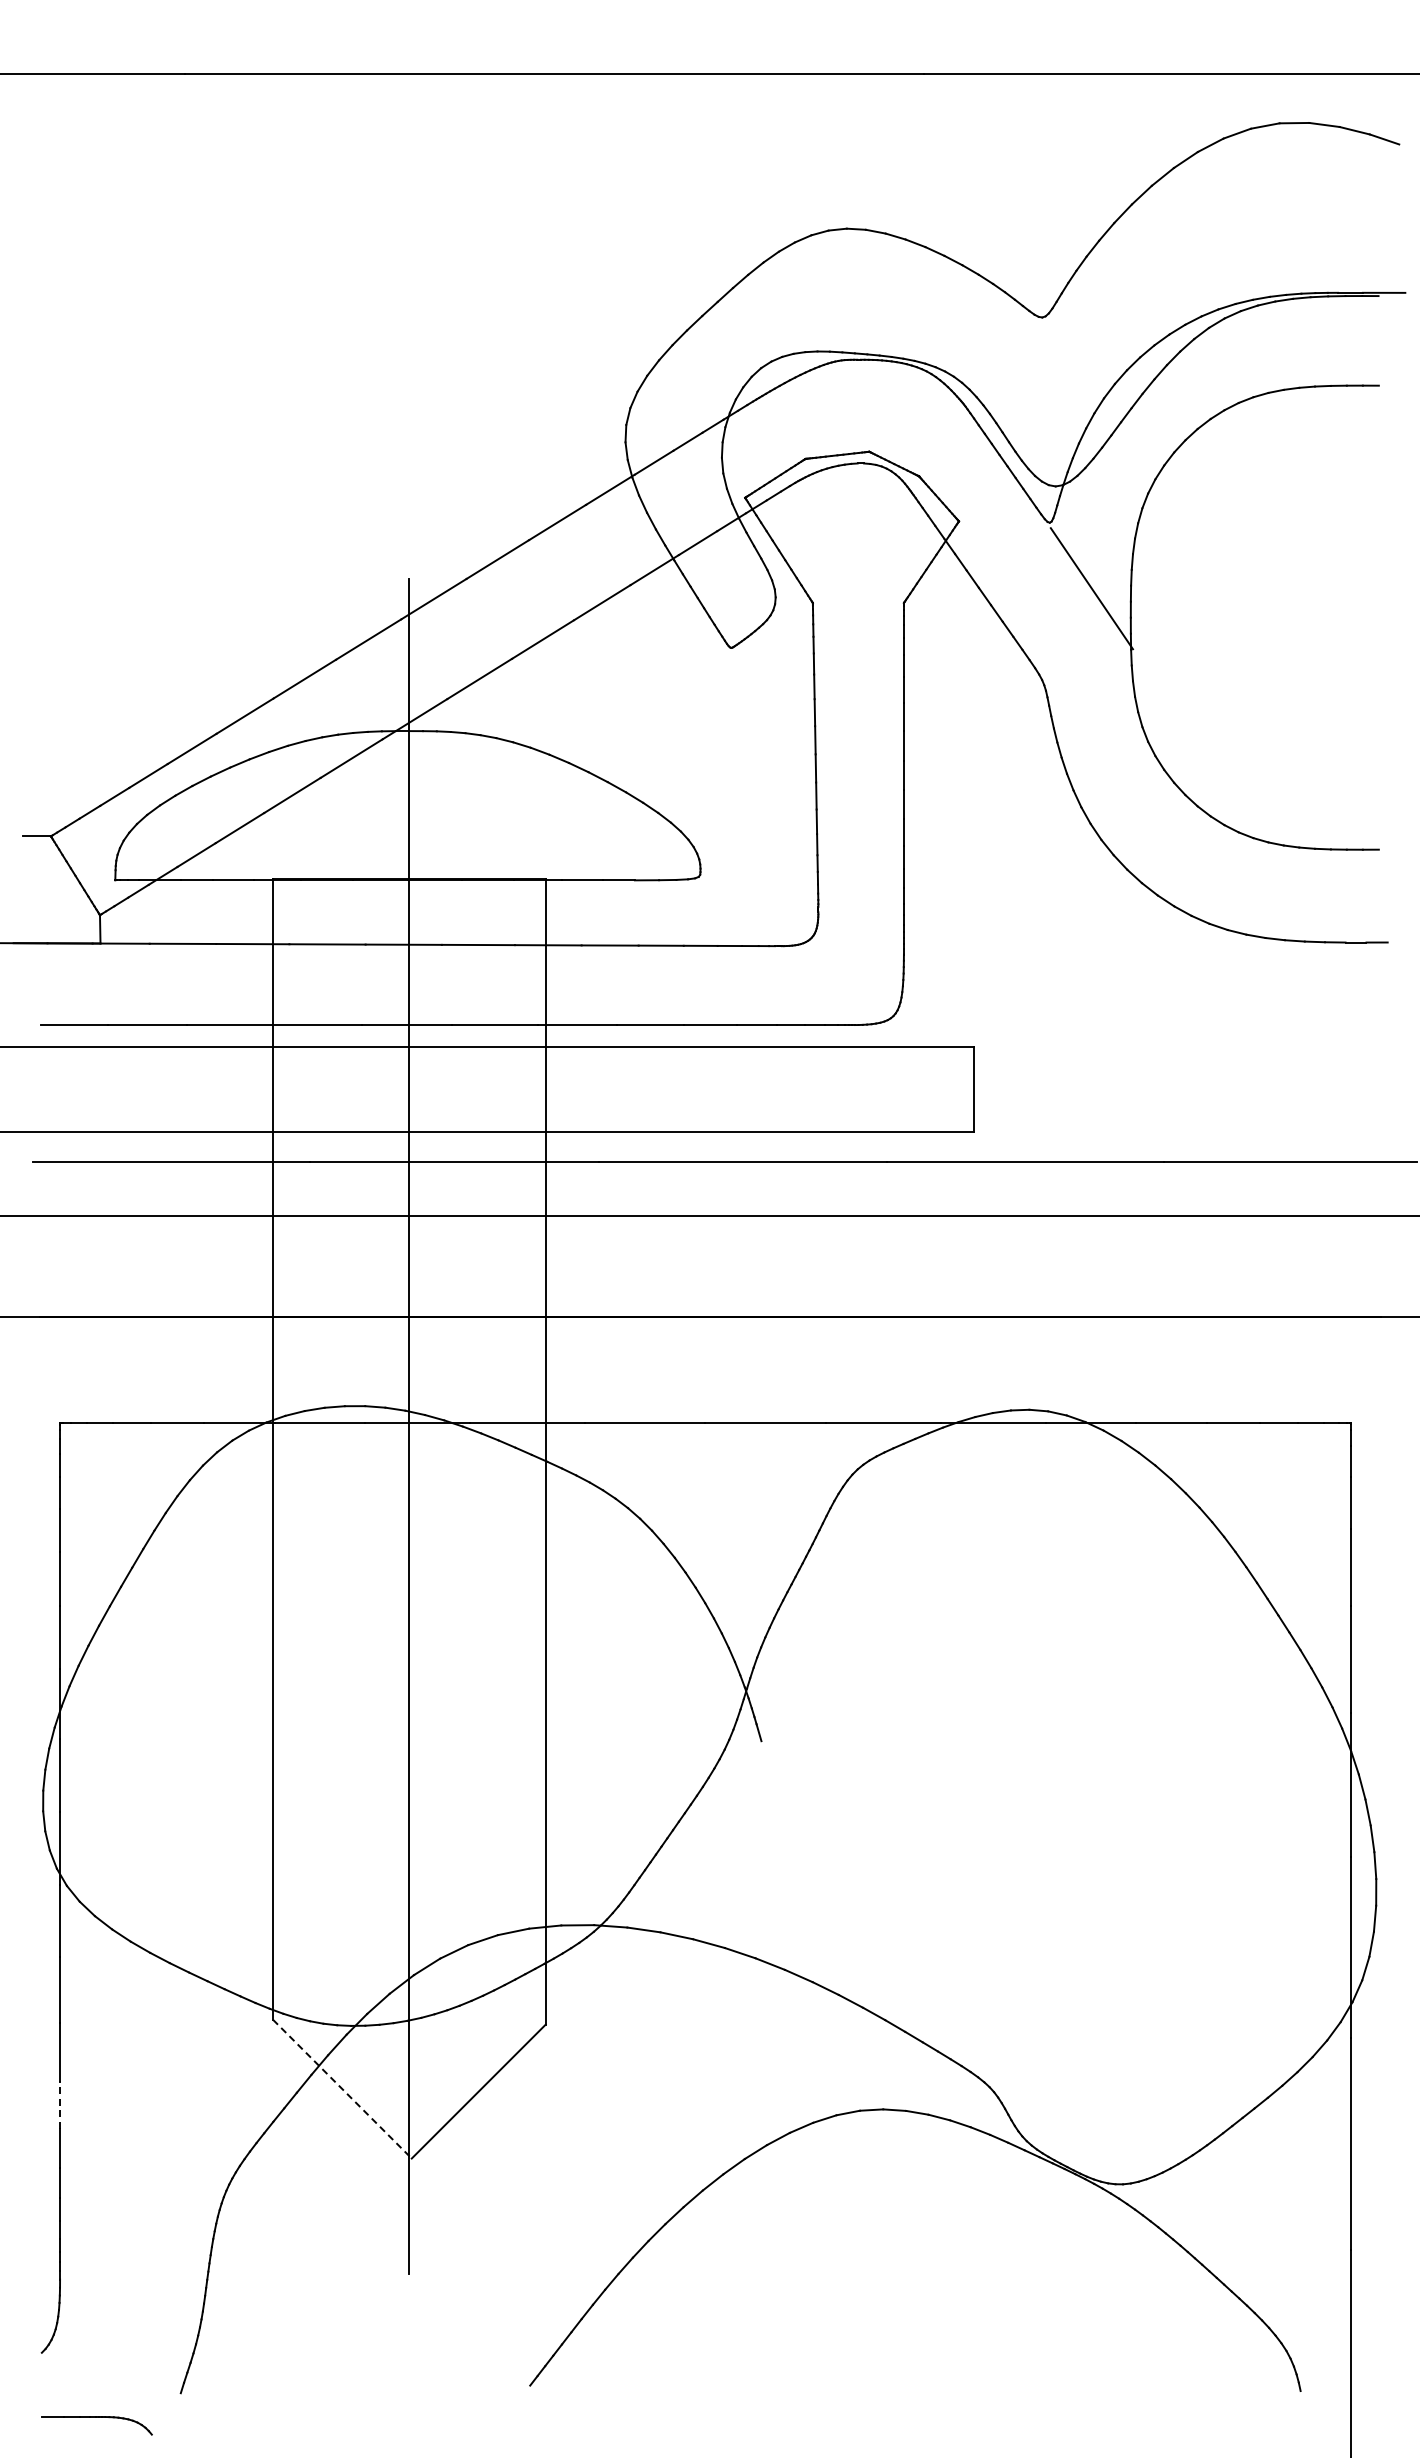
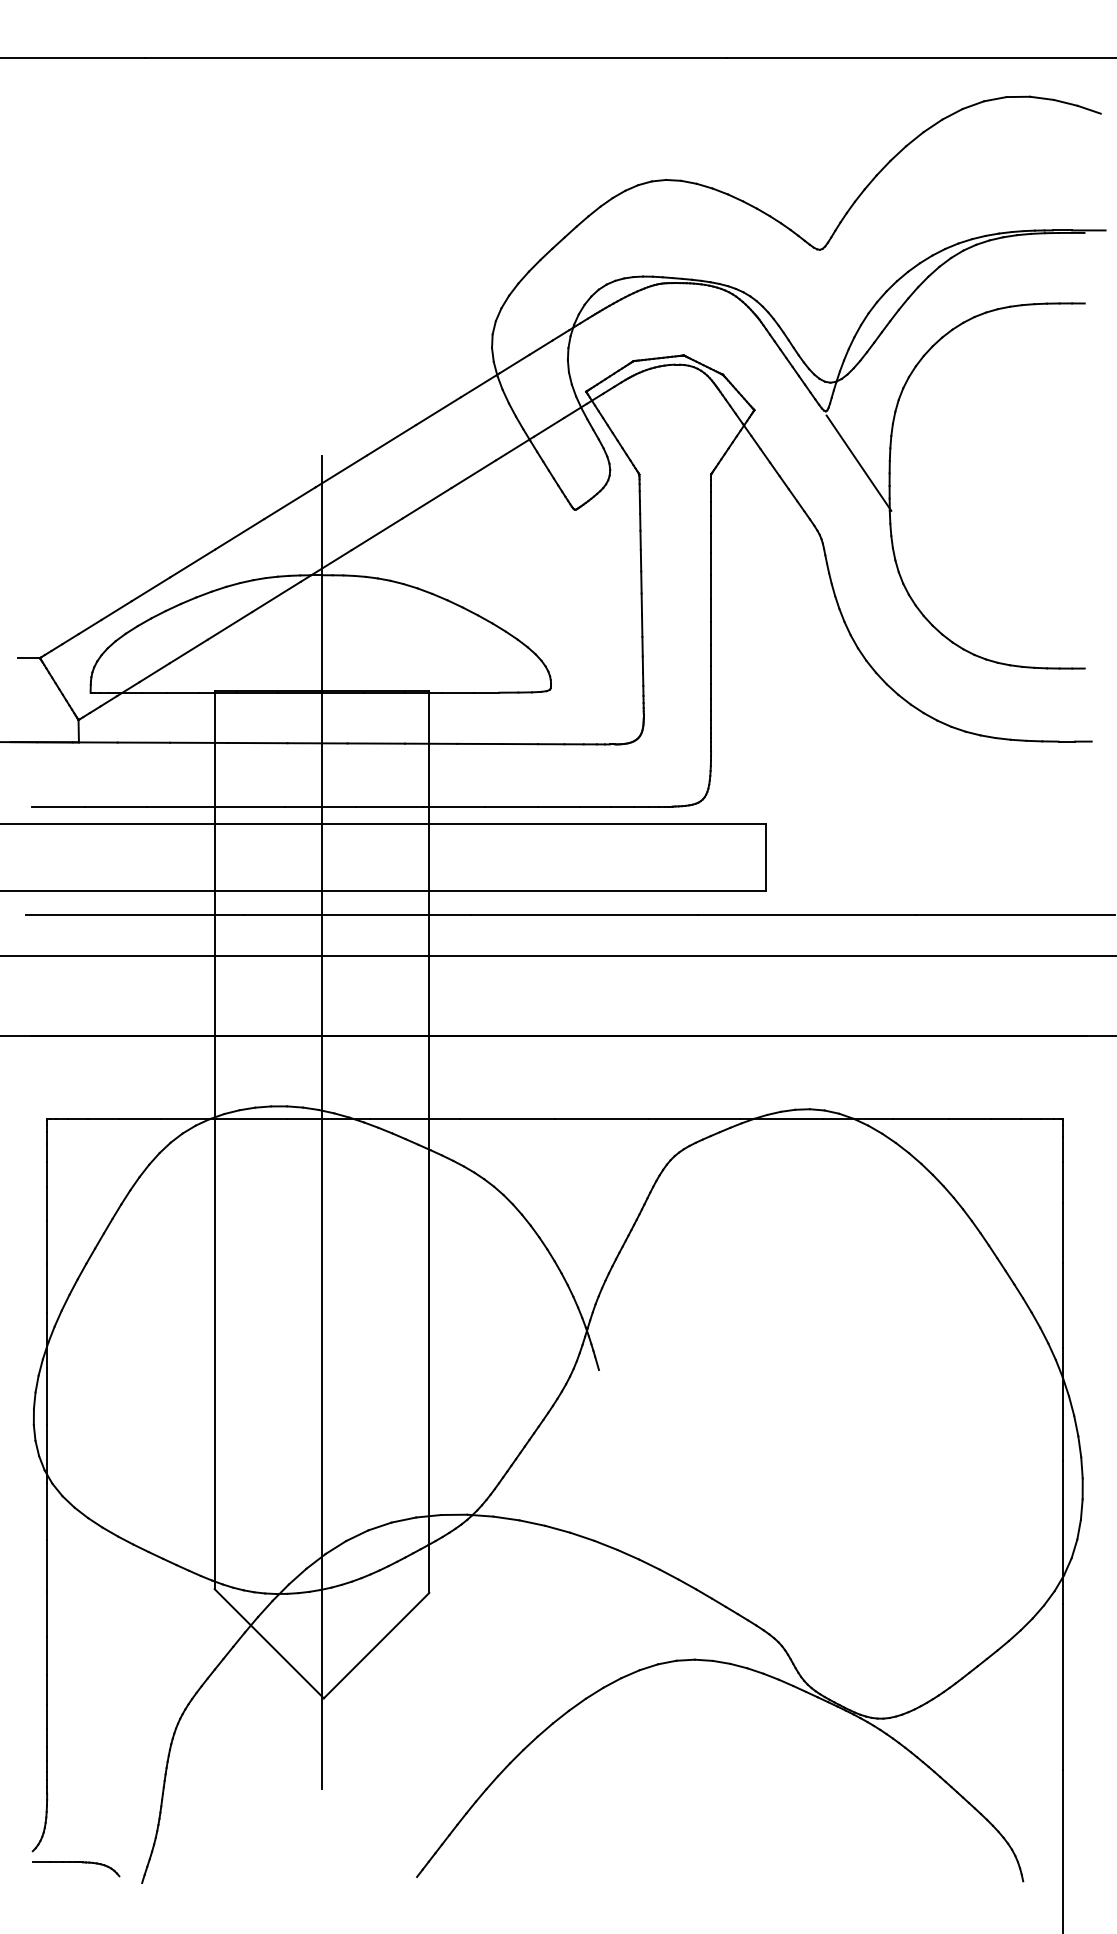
line: (342, 2089) -> (269, 1644), dashed -> solid
line: (60, 2105) -> (47, 1656), dashed -> solid
part: (96, 2417) -> (75, 1862), moved

